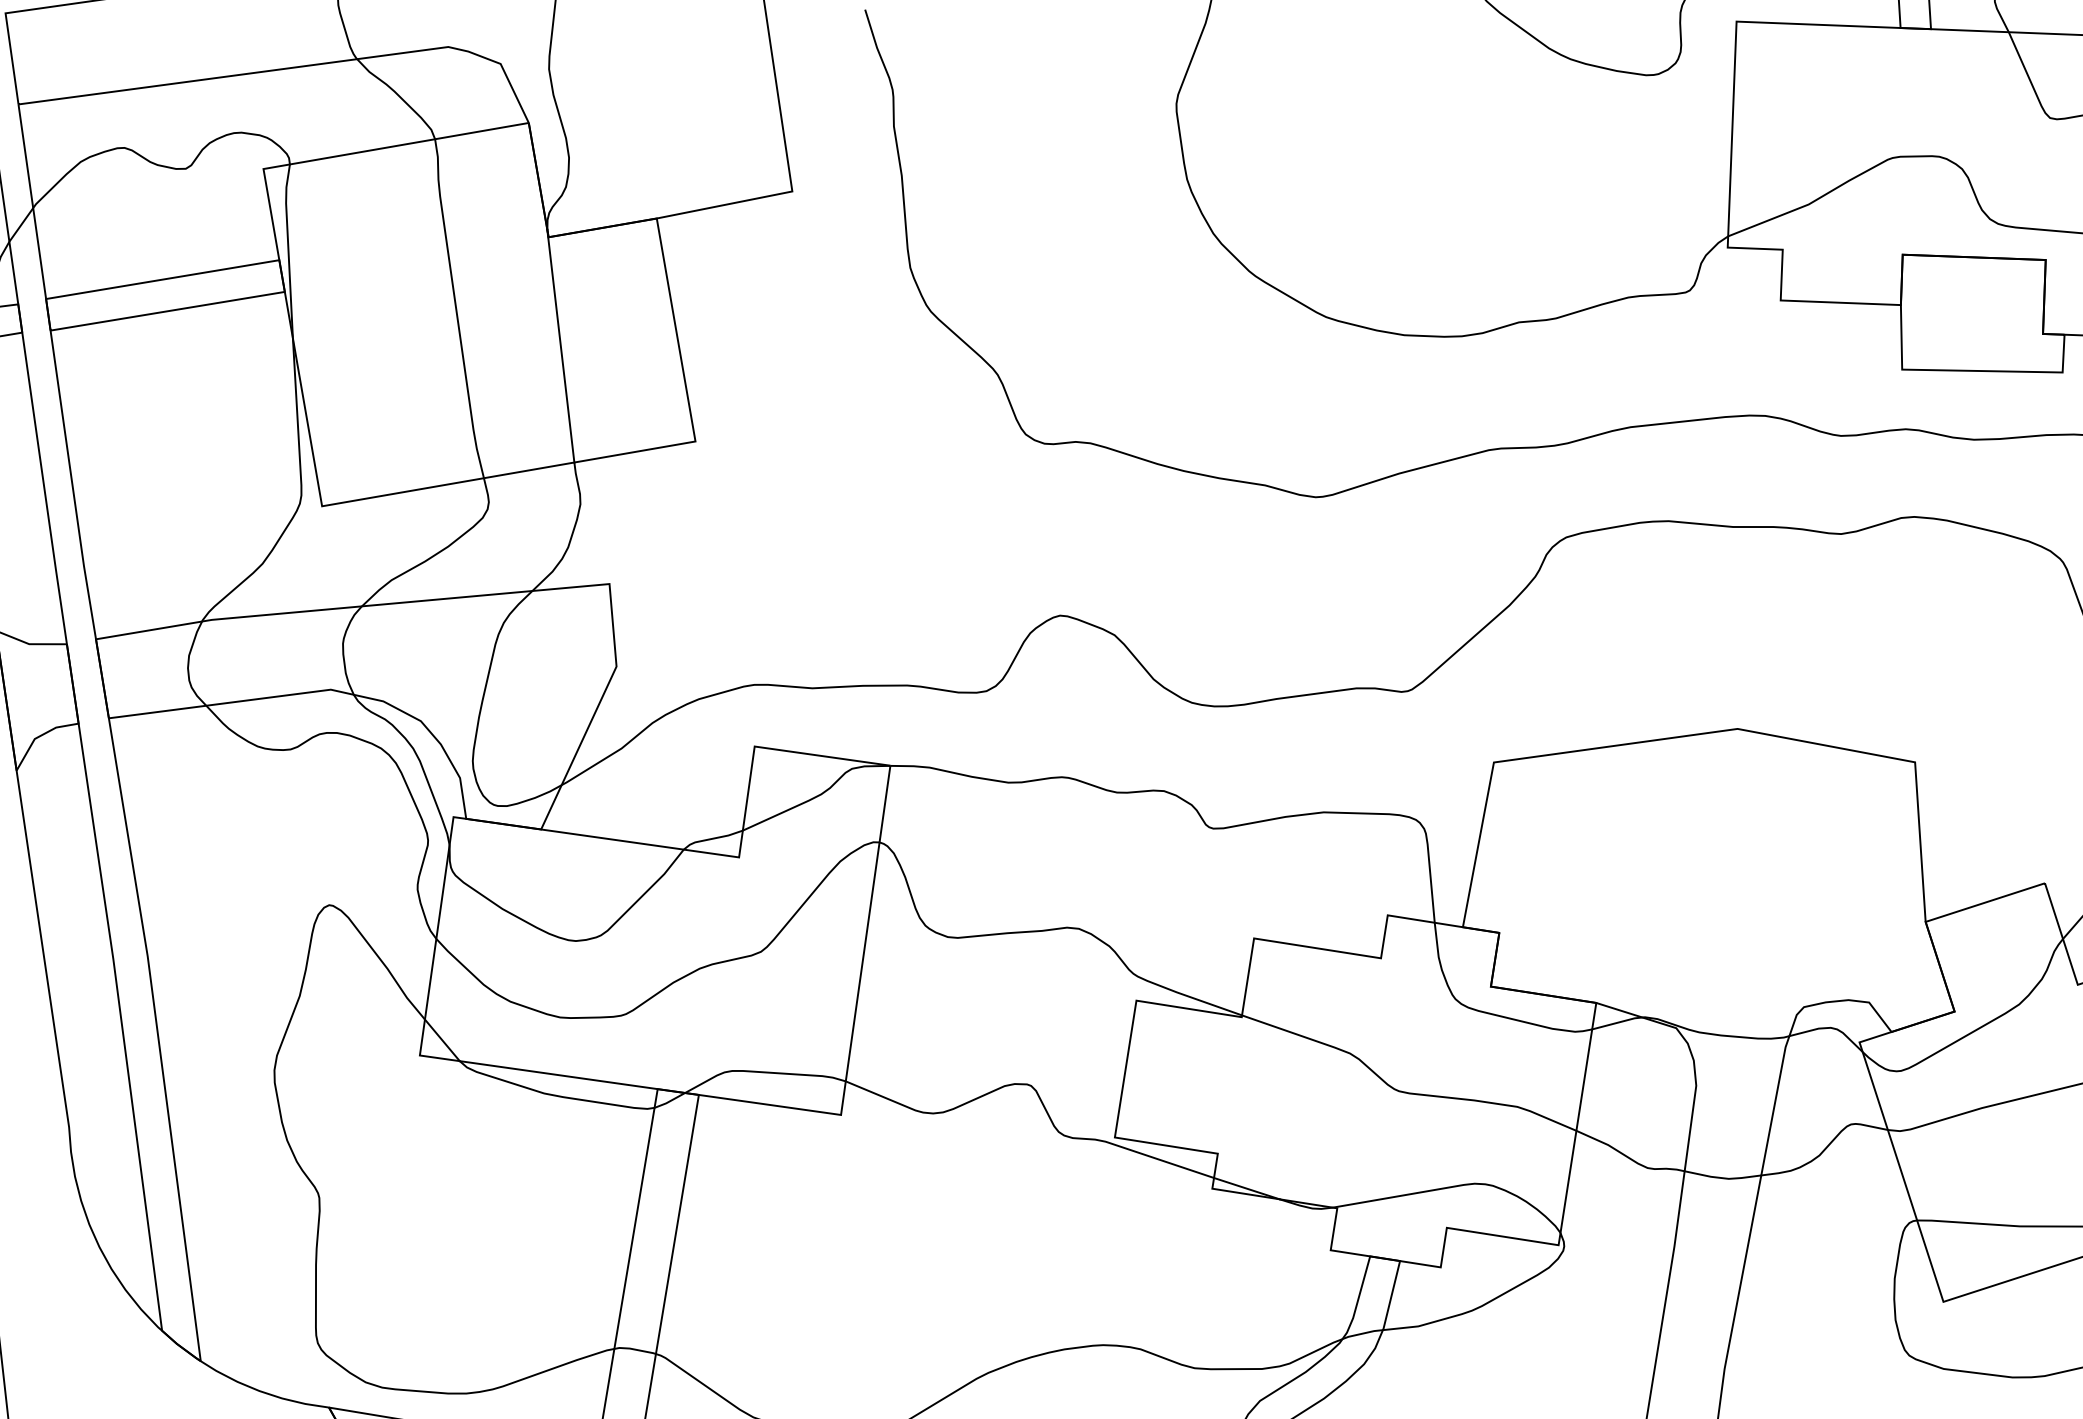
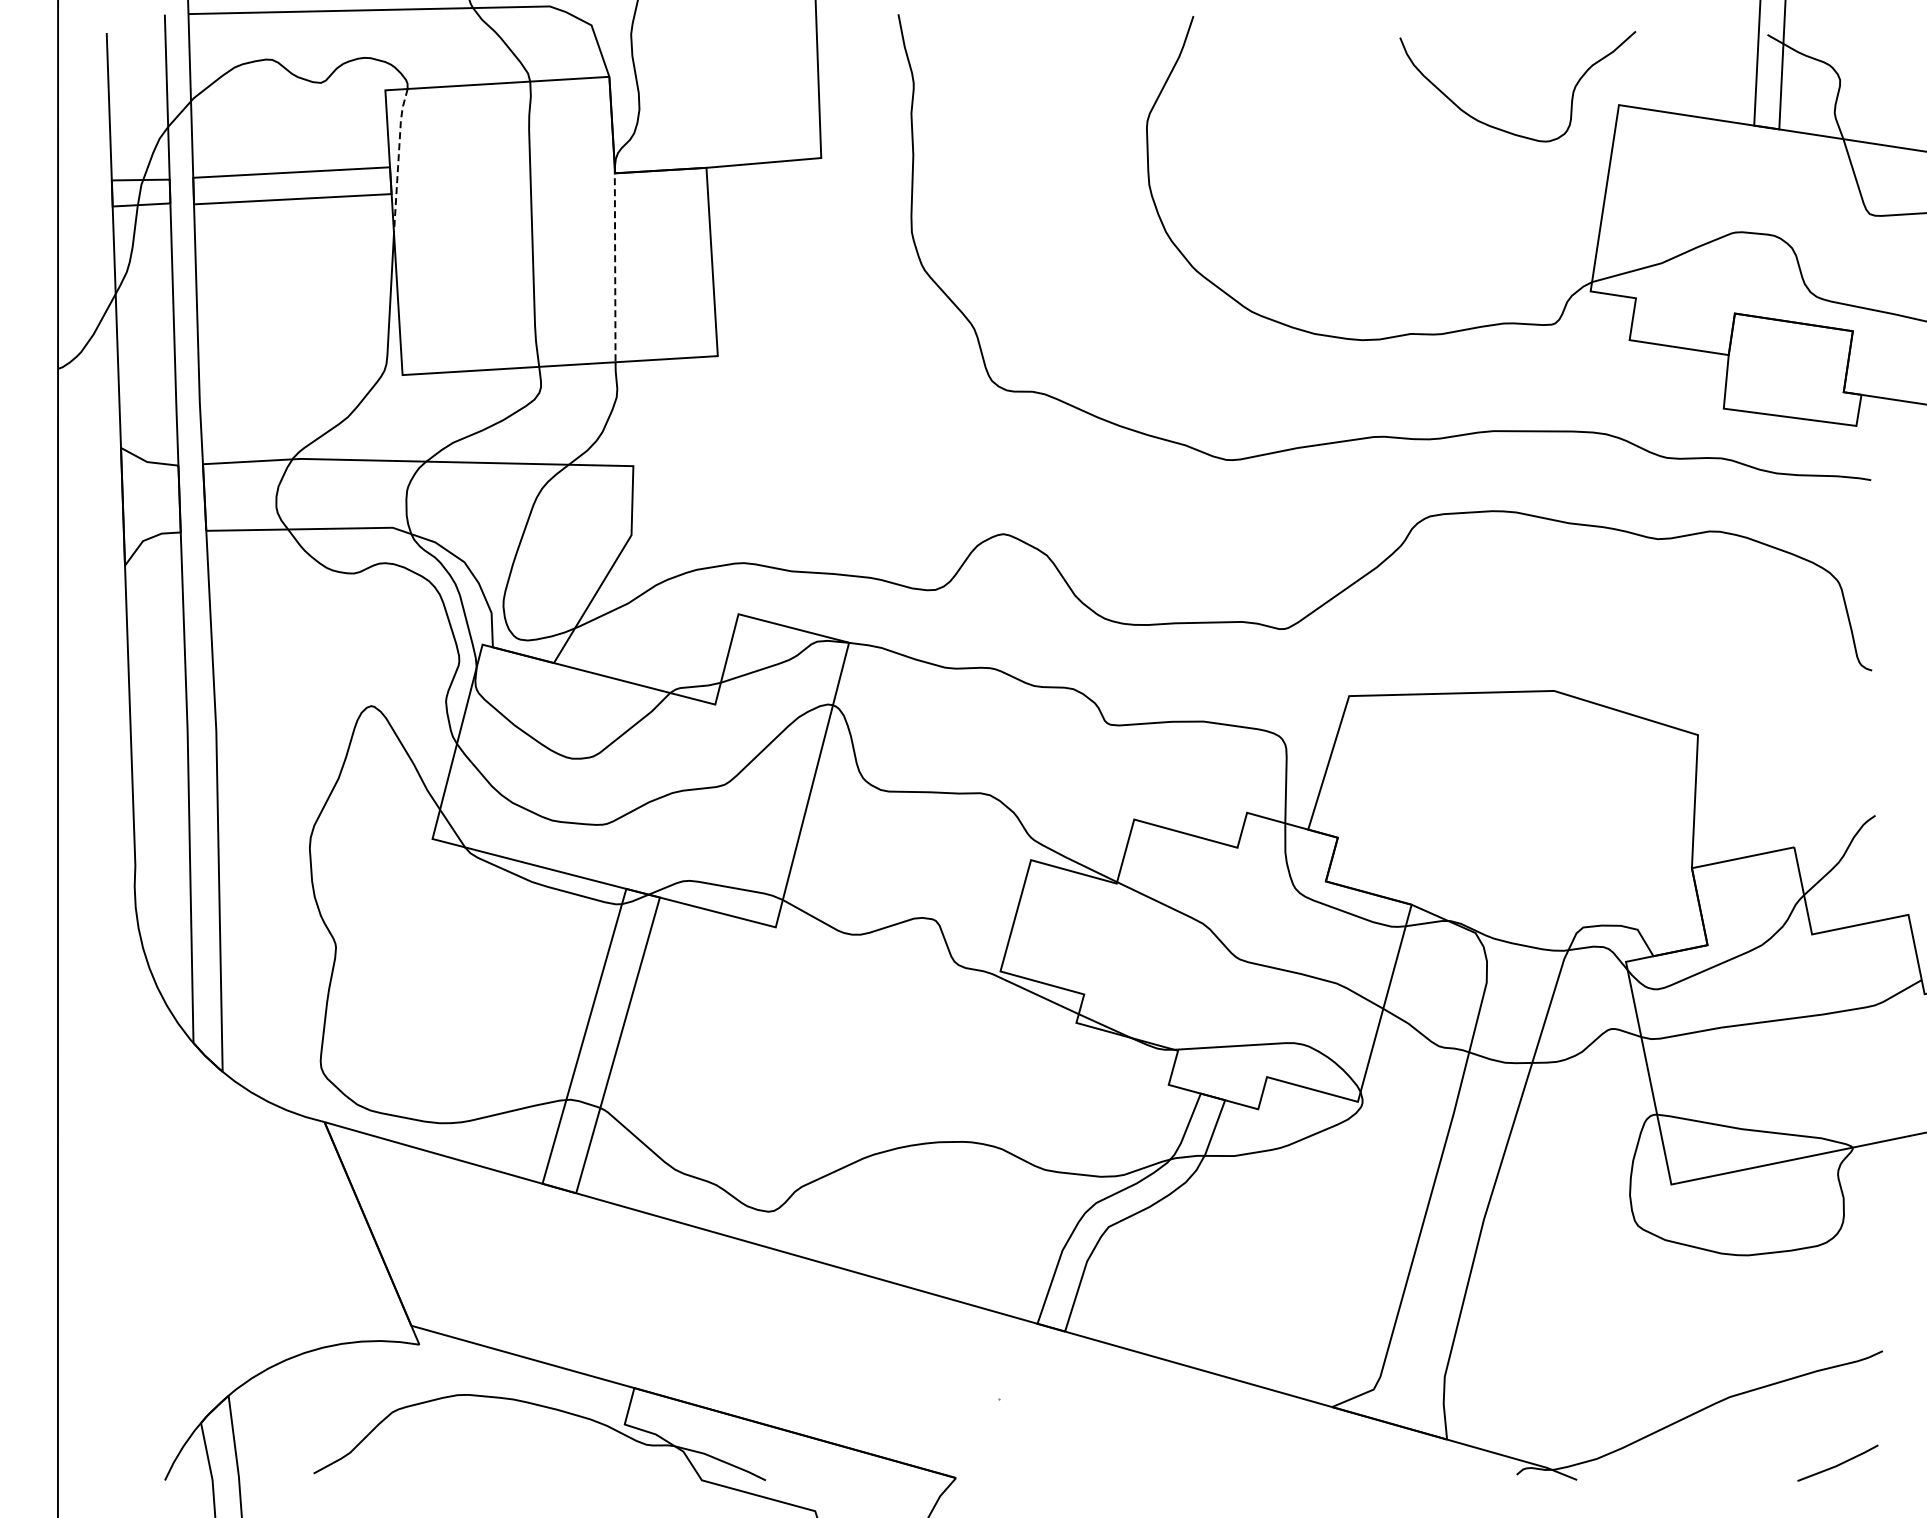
line: (288, 249) -> (398, 159), solid -> dashed
line: (561, 345) -> (615, 264), solid -> dashed

